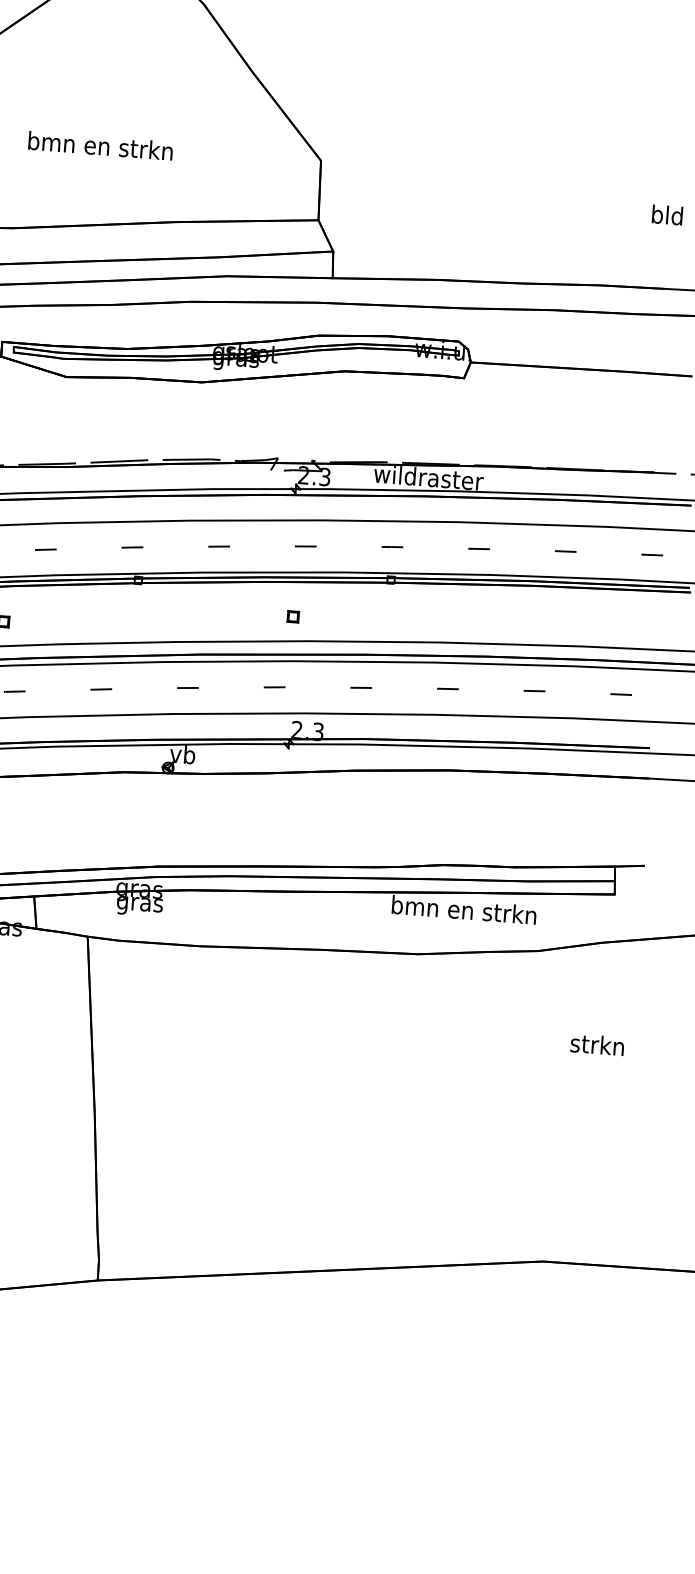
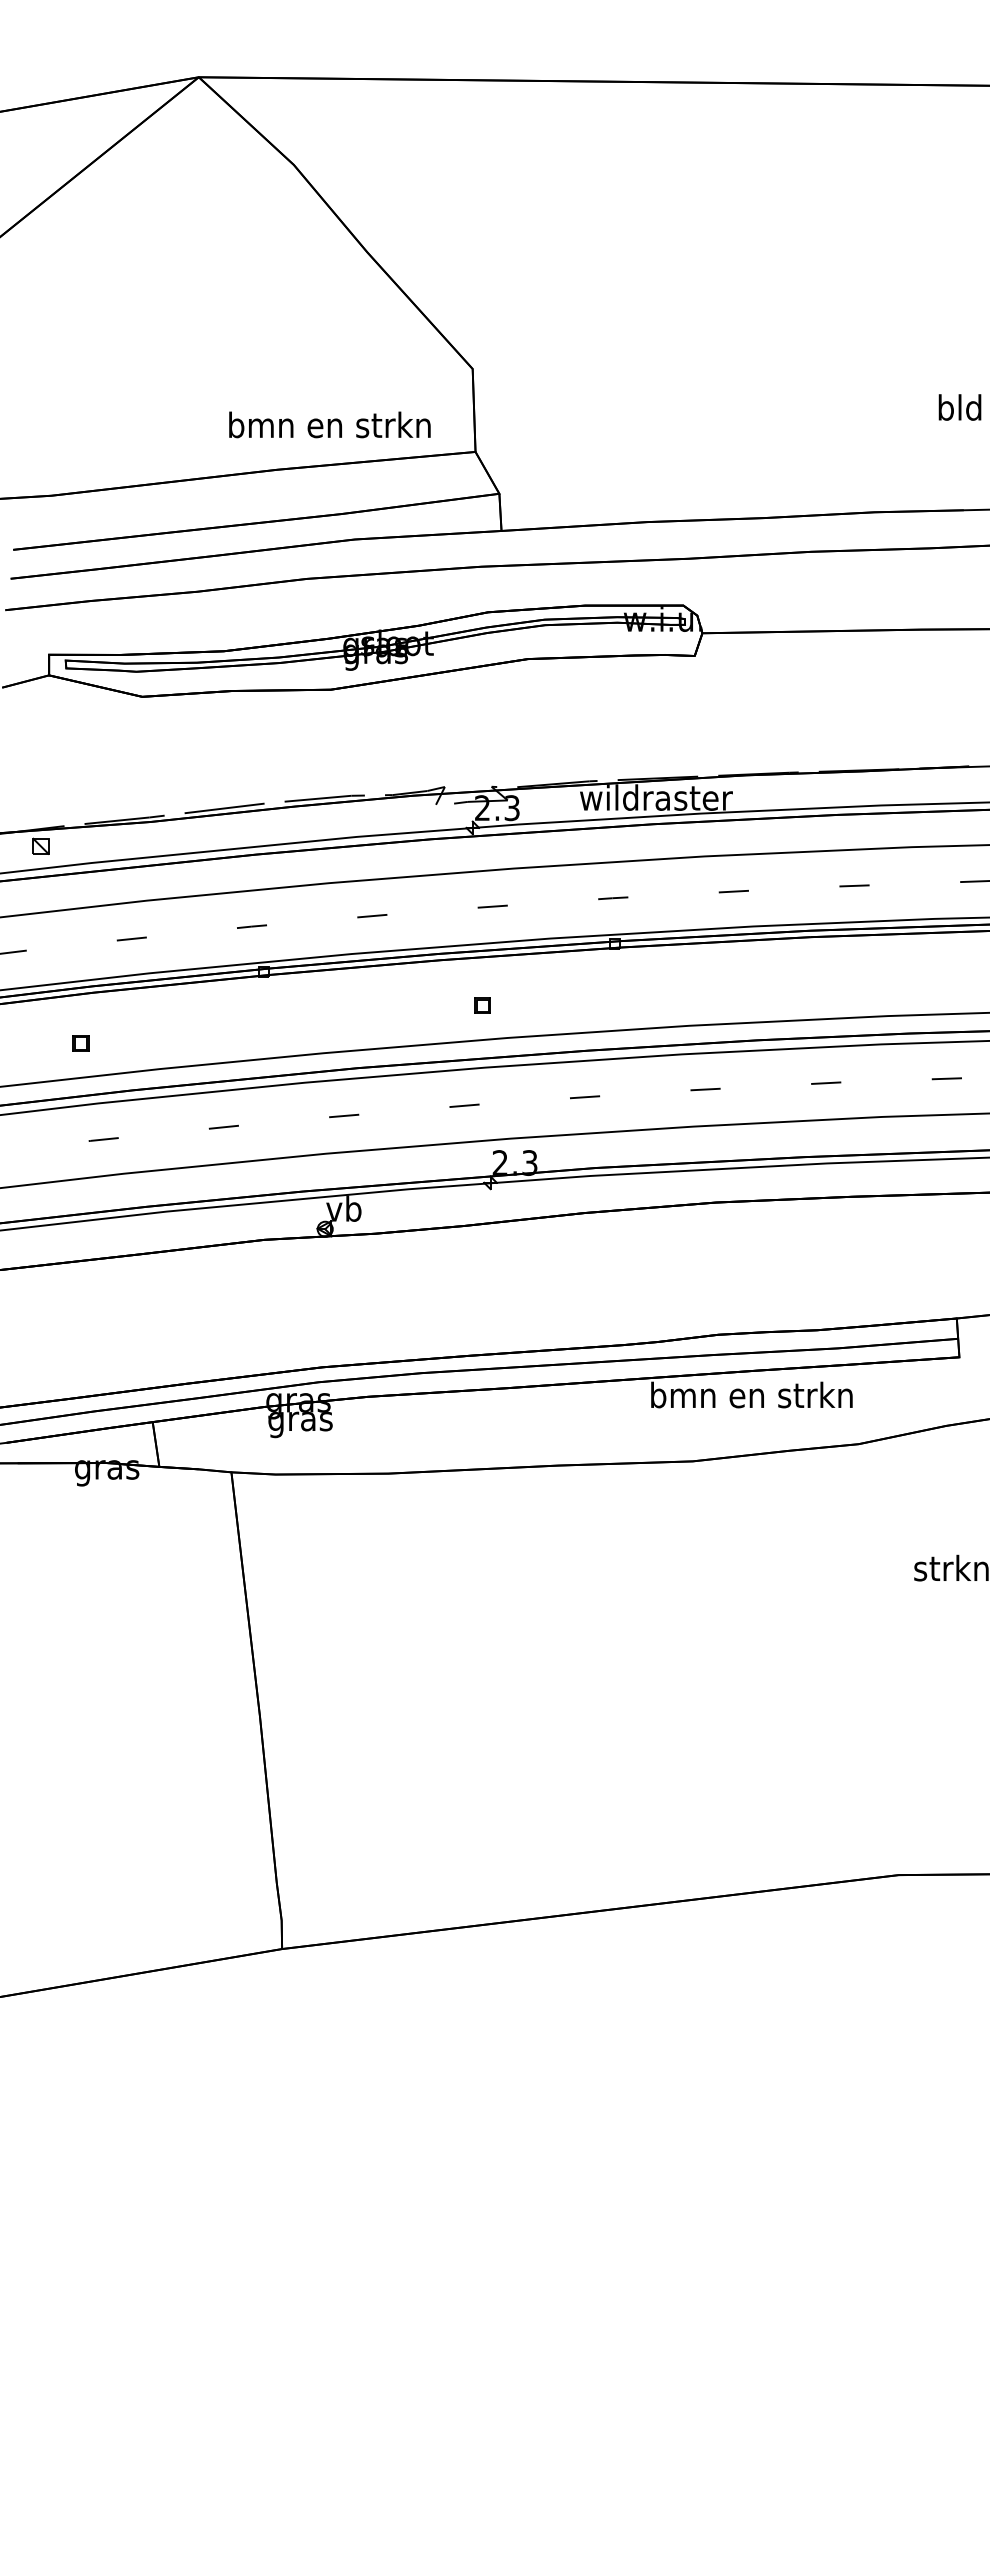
text: (100, 145) -> (329, 424), moved

